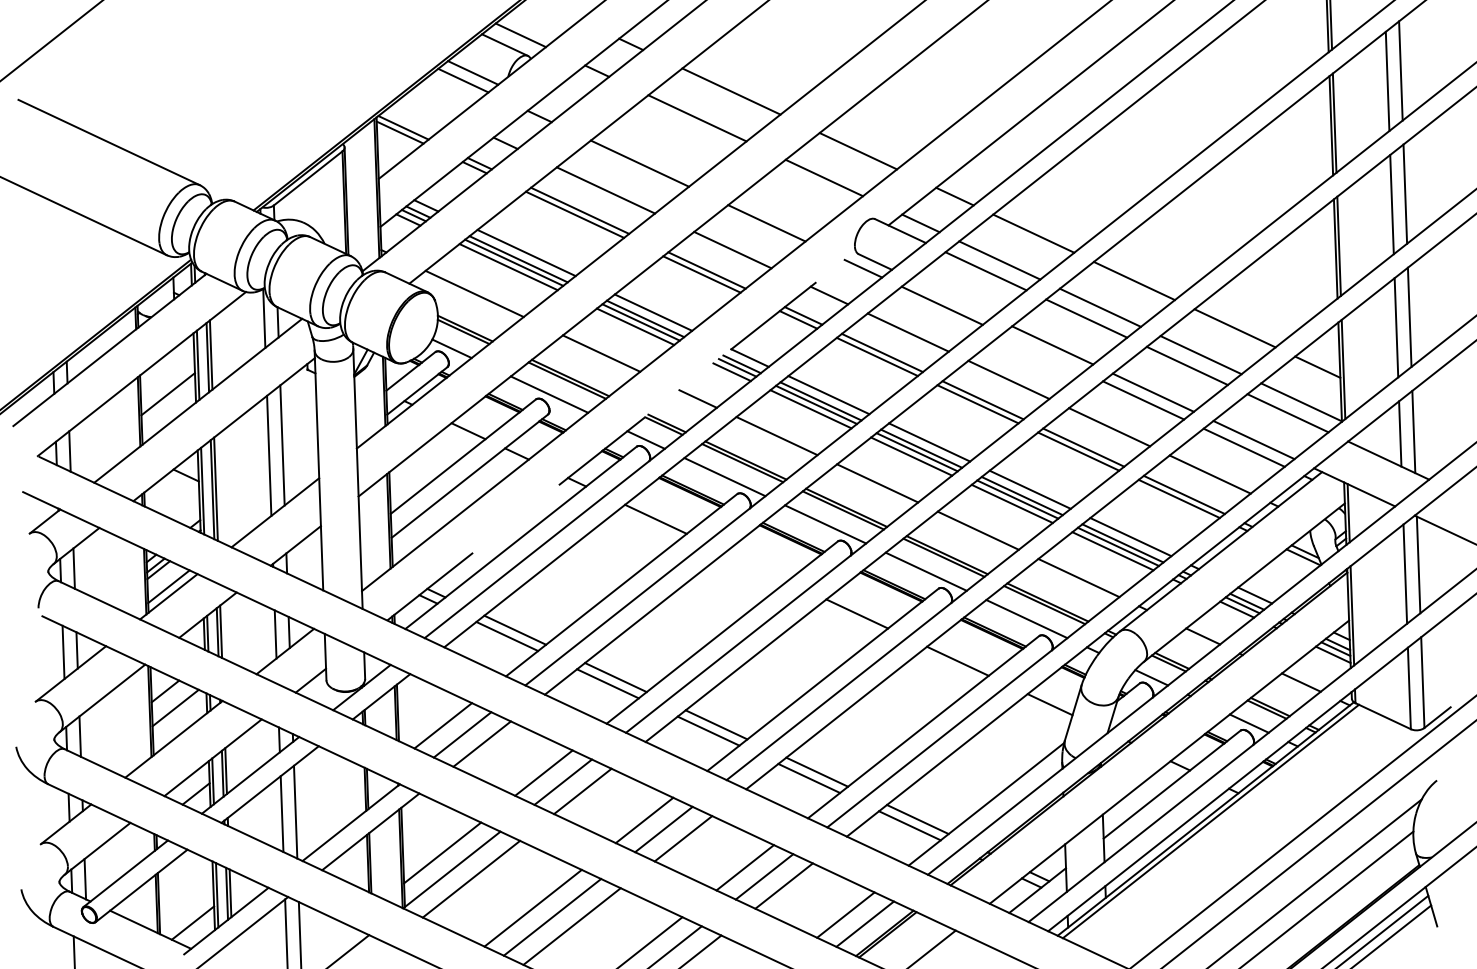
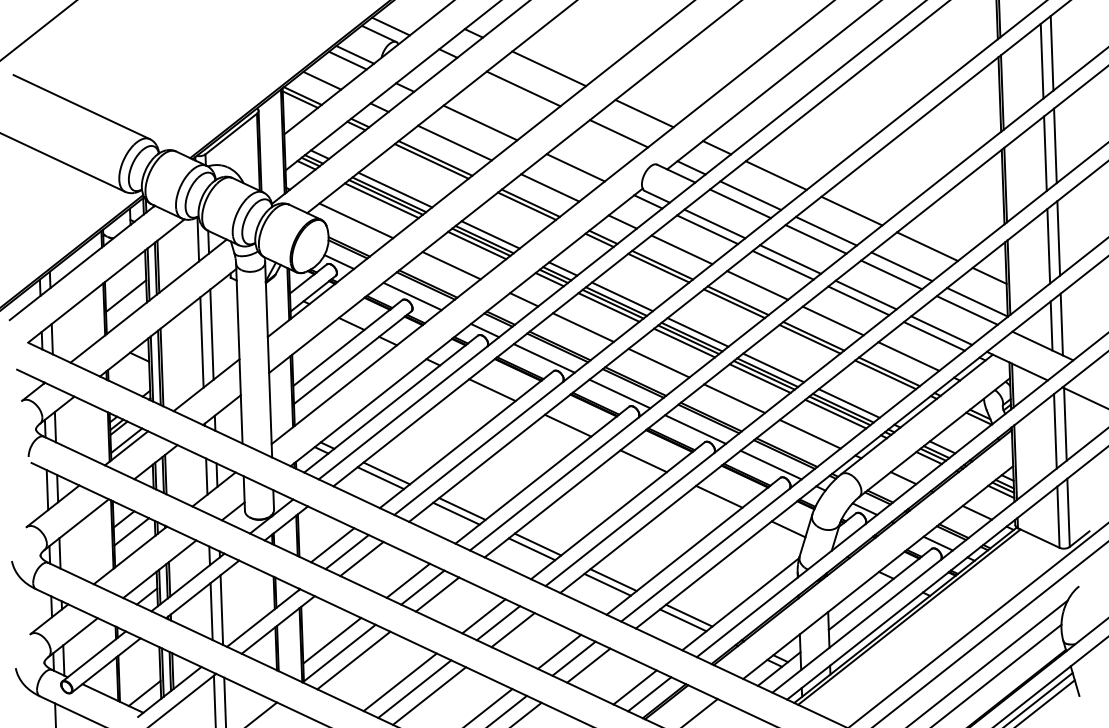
line: (429, 107) -> (322, 80), added
line: (951, 298) -> (714, 224), added
line: (1042, 353) -> (782, 265), added
line: (621, 435) -> (466, 327), dashed -> solid
line: (756, 566) -> (568, 425), added

